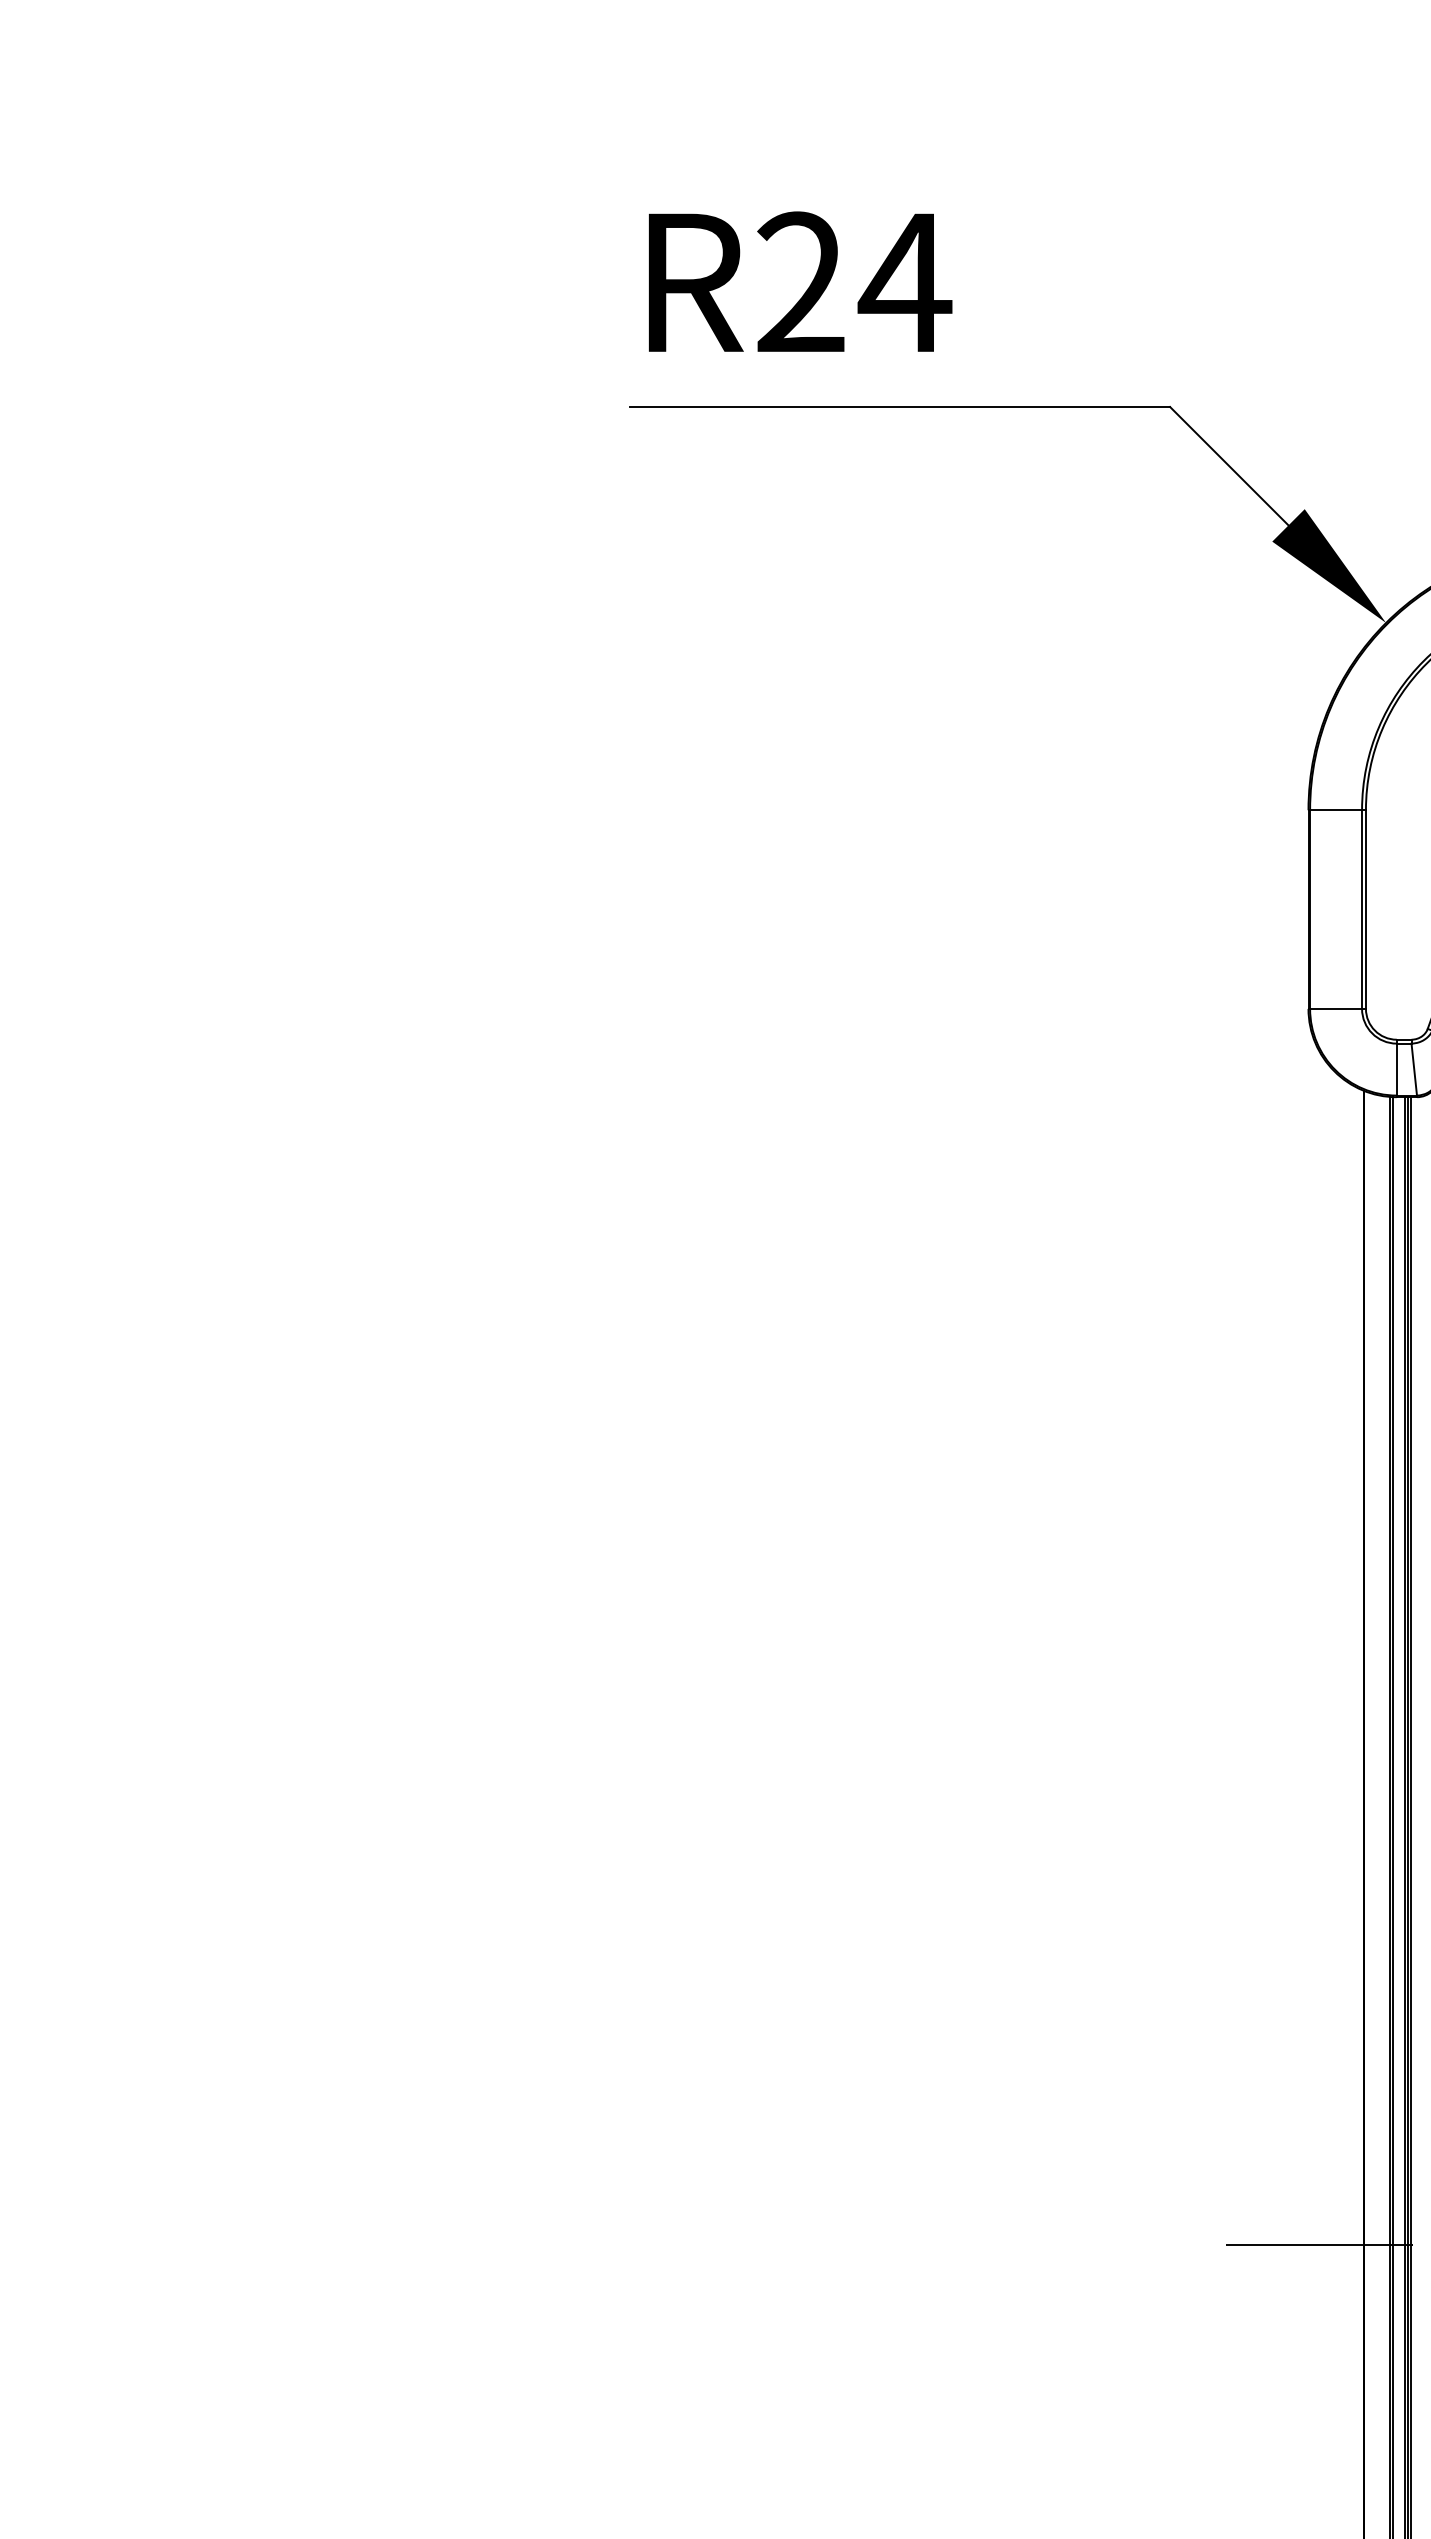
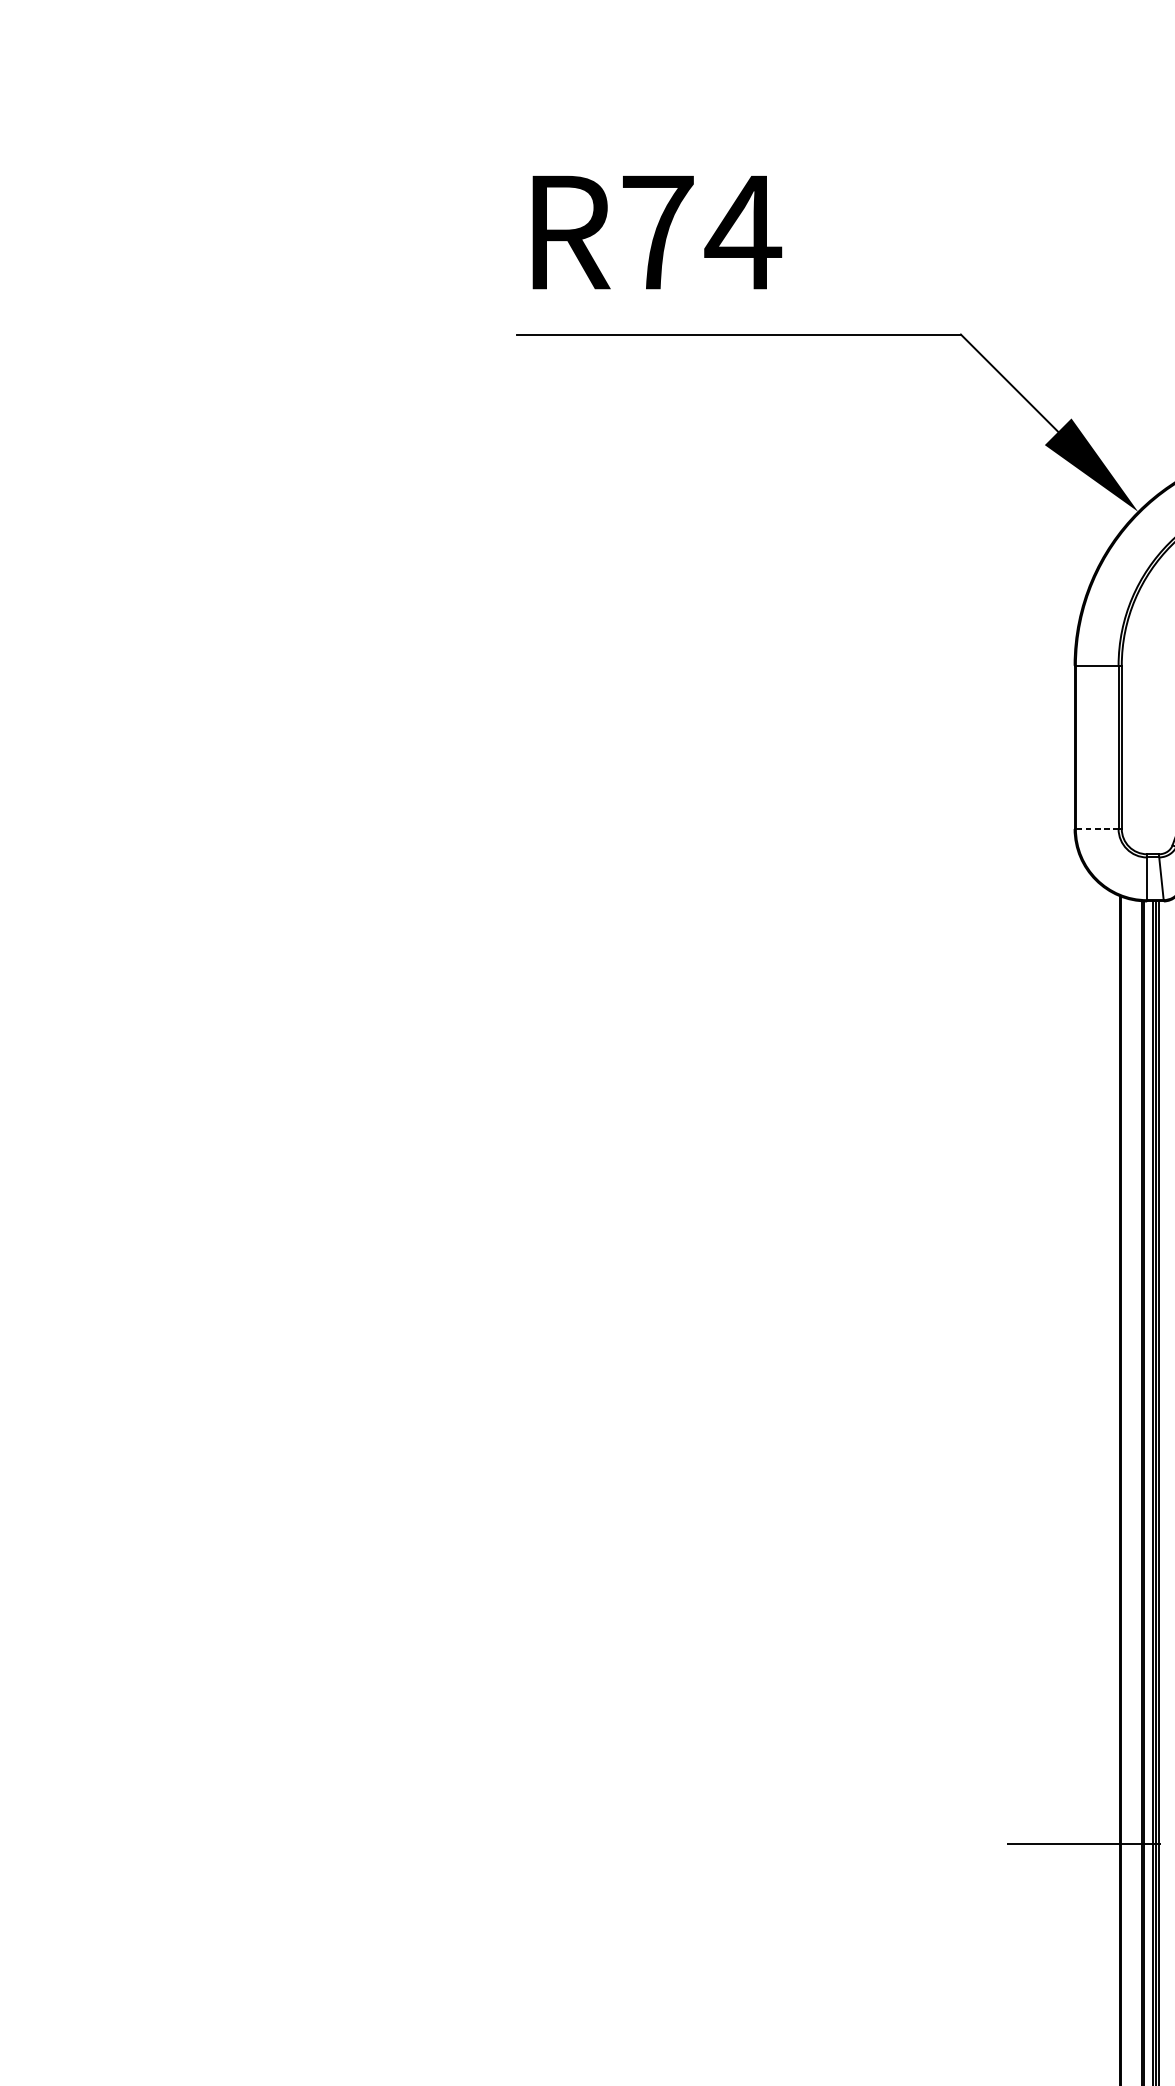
text: (800, 281) -> (657, 231), R24 -> R74
line: (1336, 1008) -> (1097, 828), solid -> dashed

